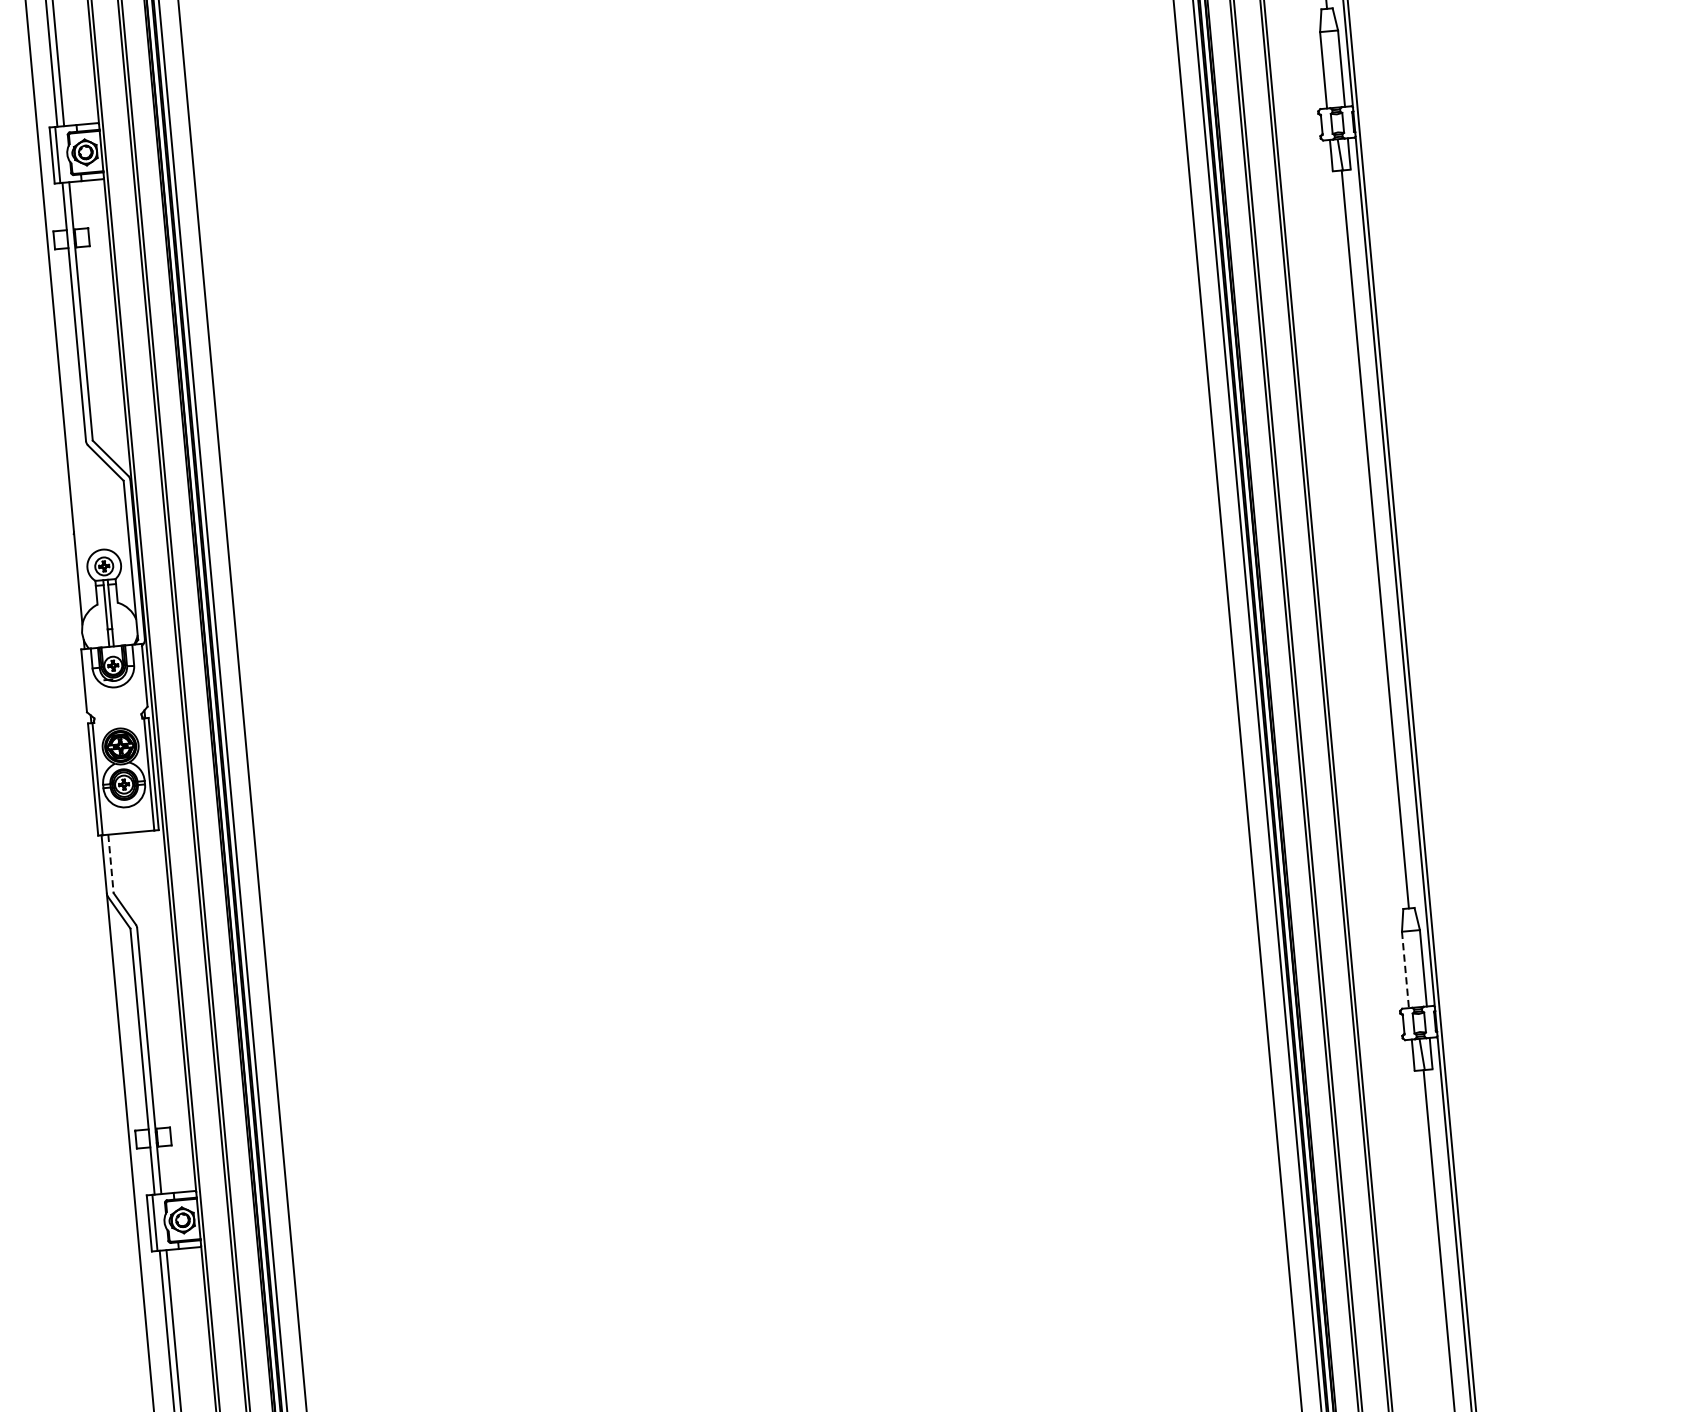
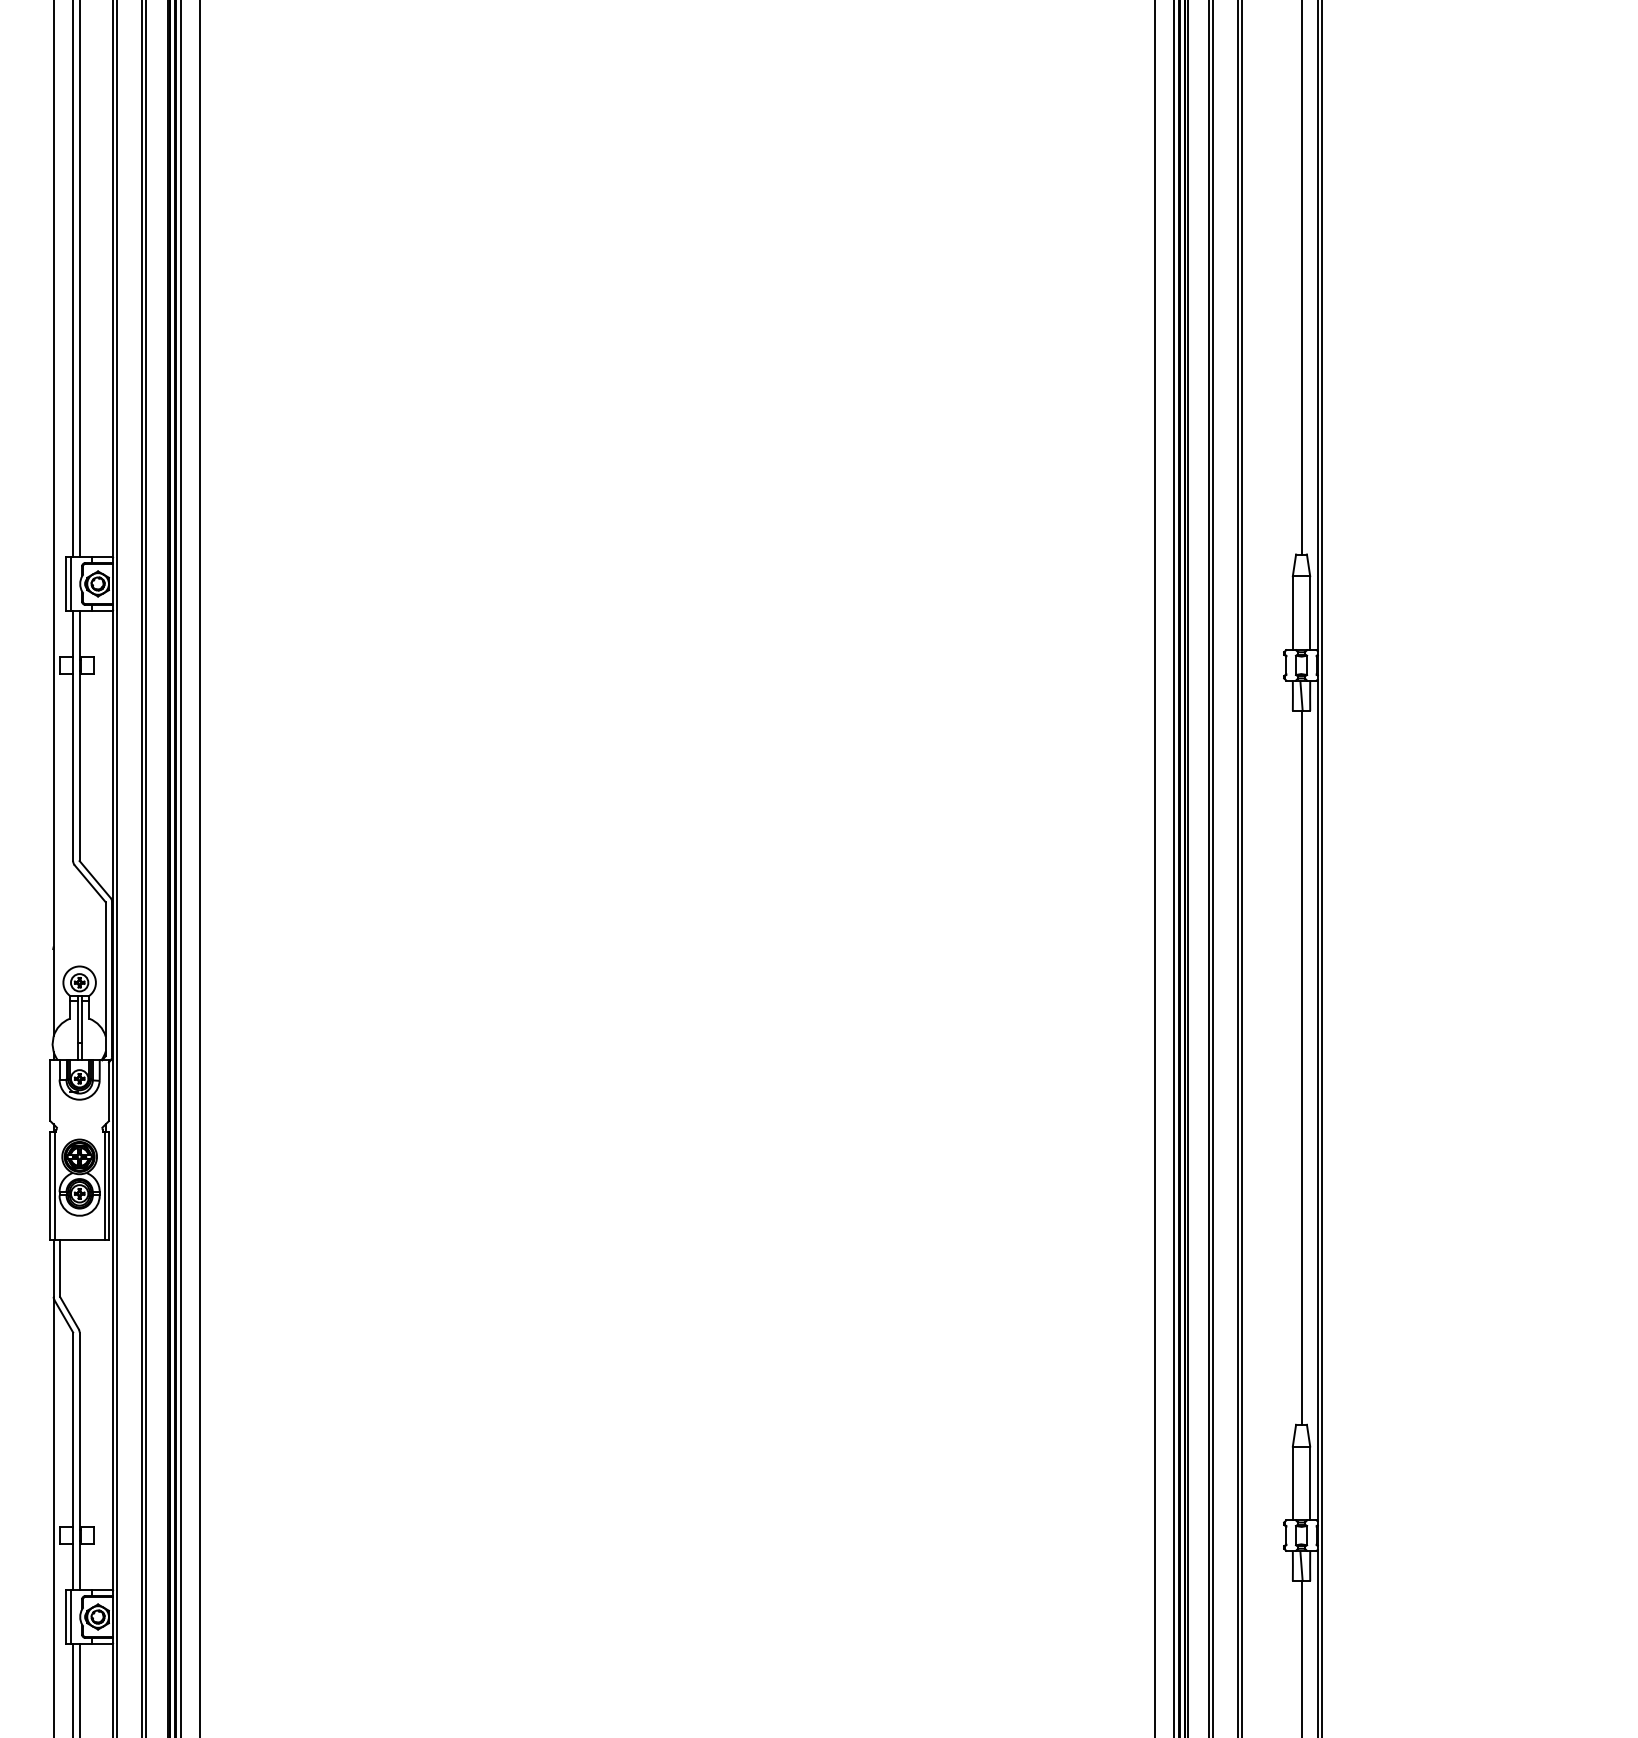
line: (111, 864) -> (60, 1269), dashed -> solid
line: (1405, 969) -> (1292, 1483), dashed -> solid

